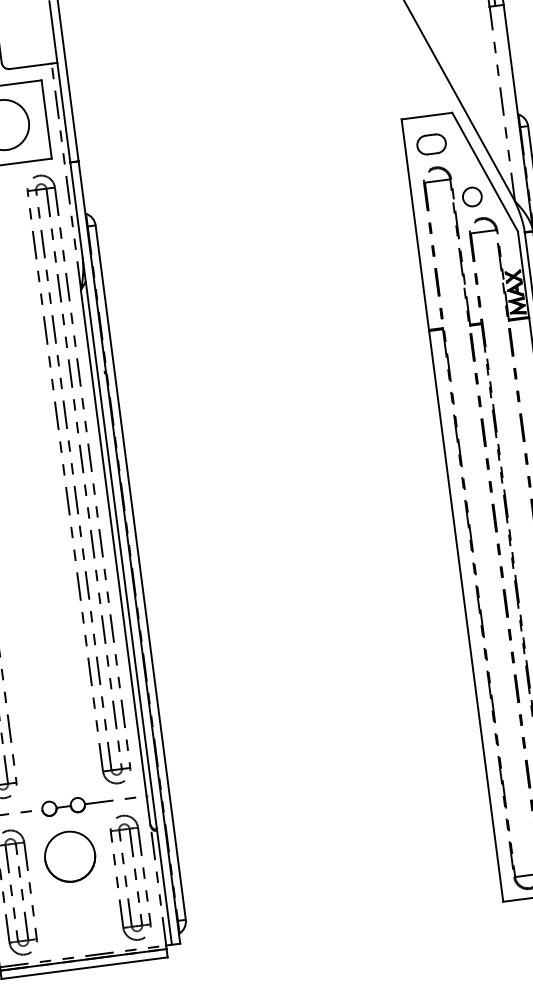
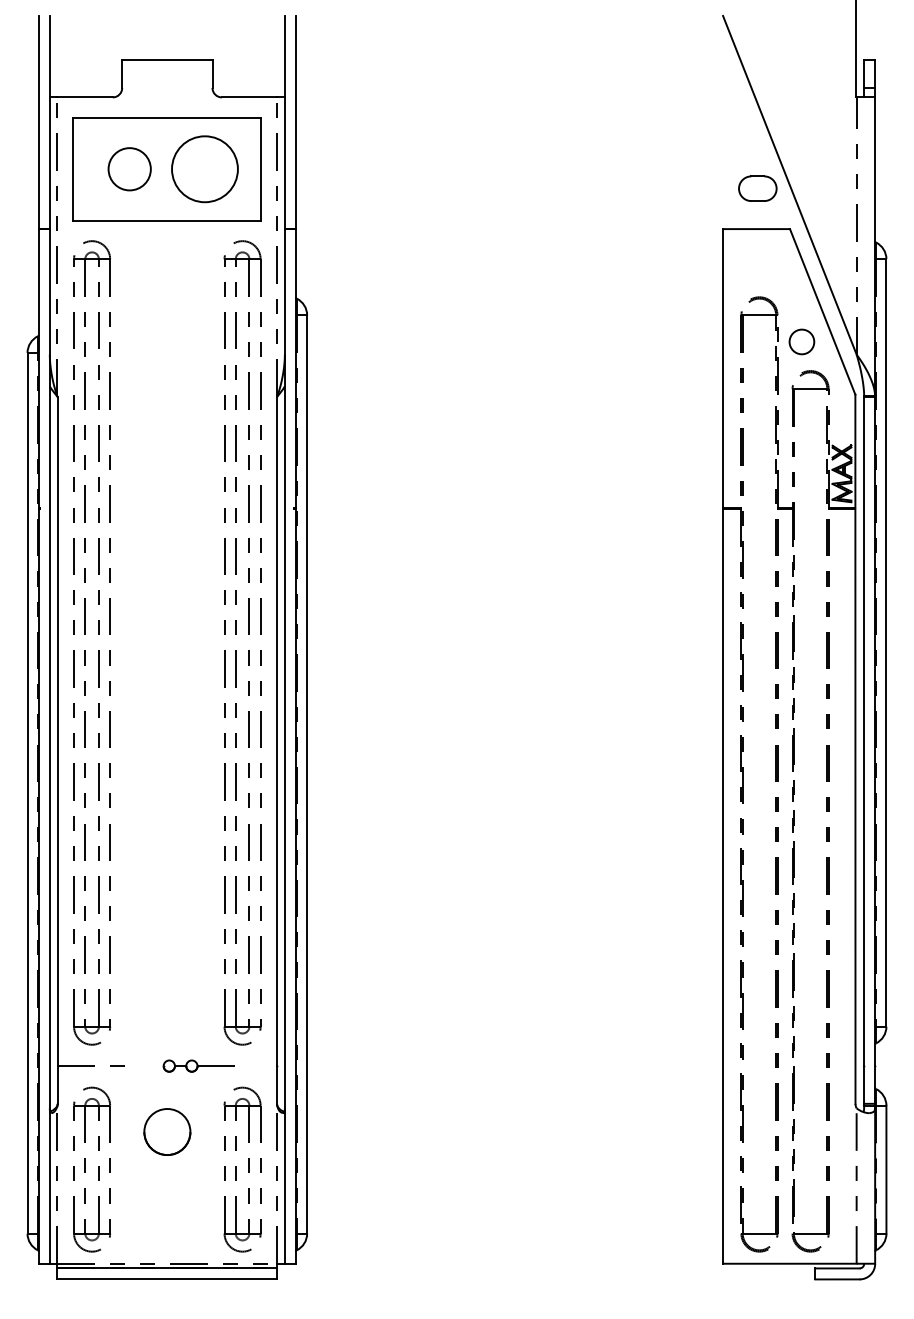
part: (431, 144) -> (757, 188), moved
part: (88, 803) -> (200, 1065), size x0.6
part: (70, 856) -> (167, 1131), size x0.7

